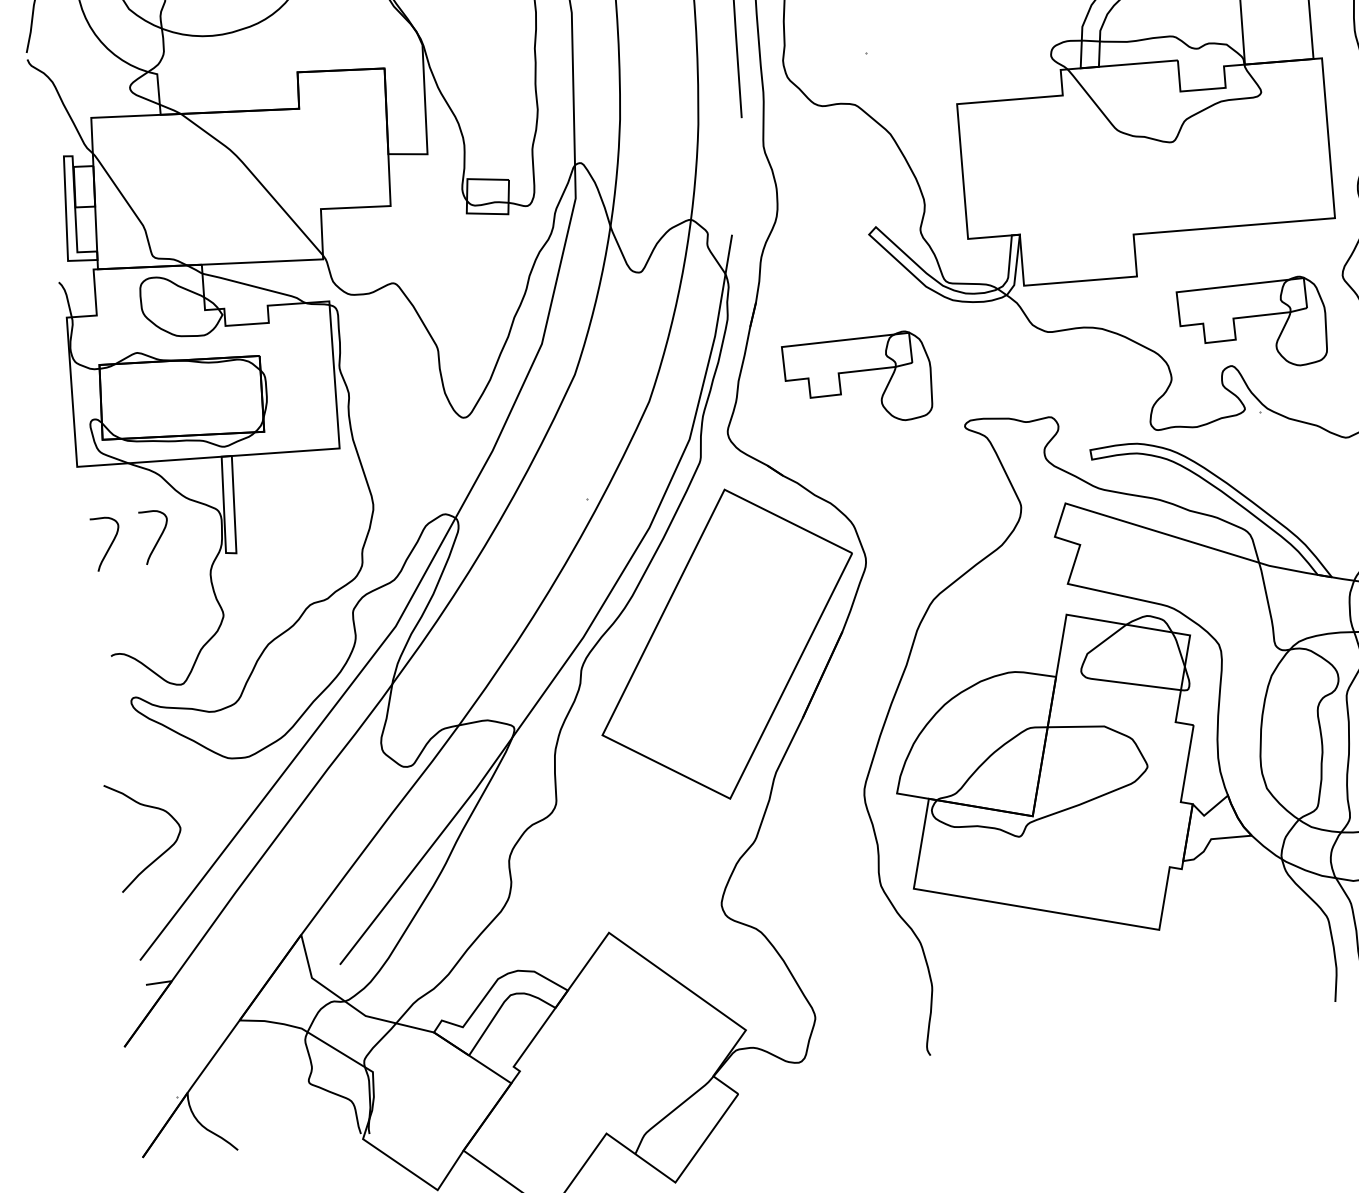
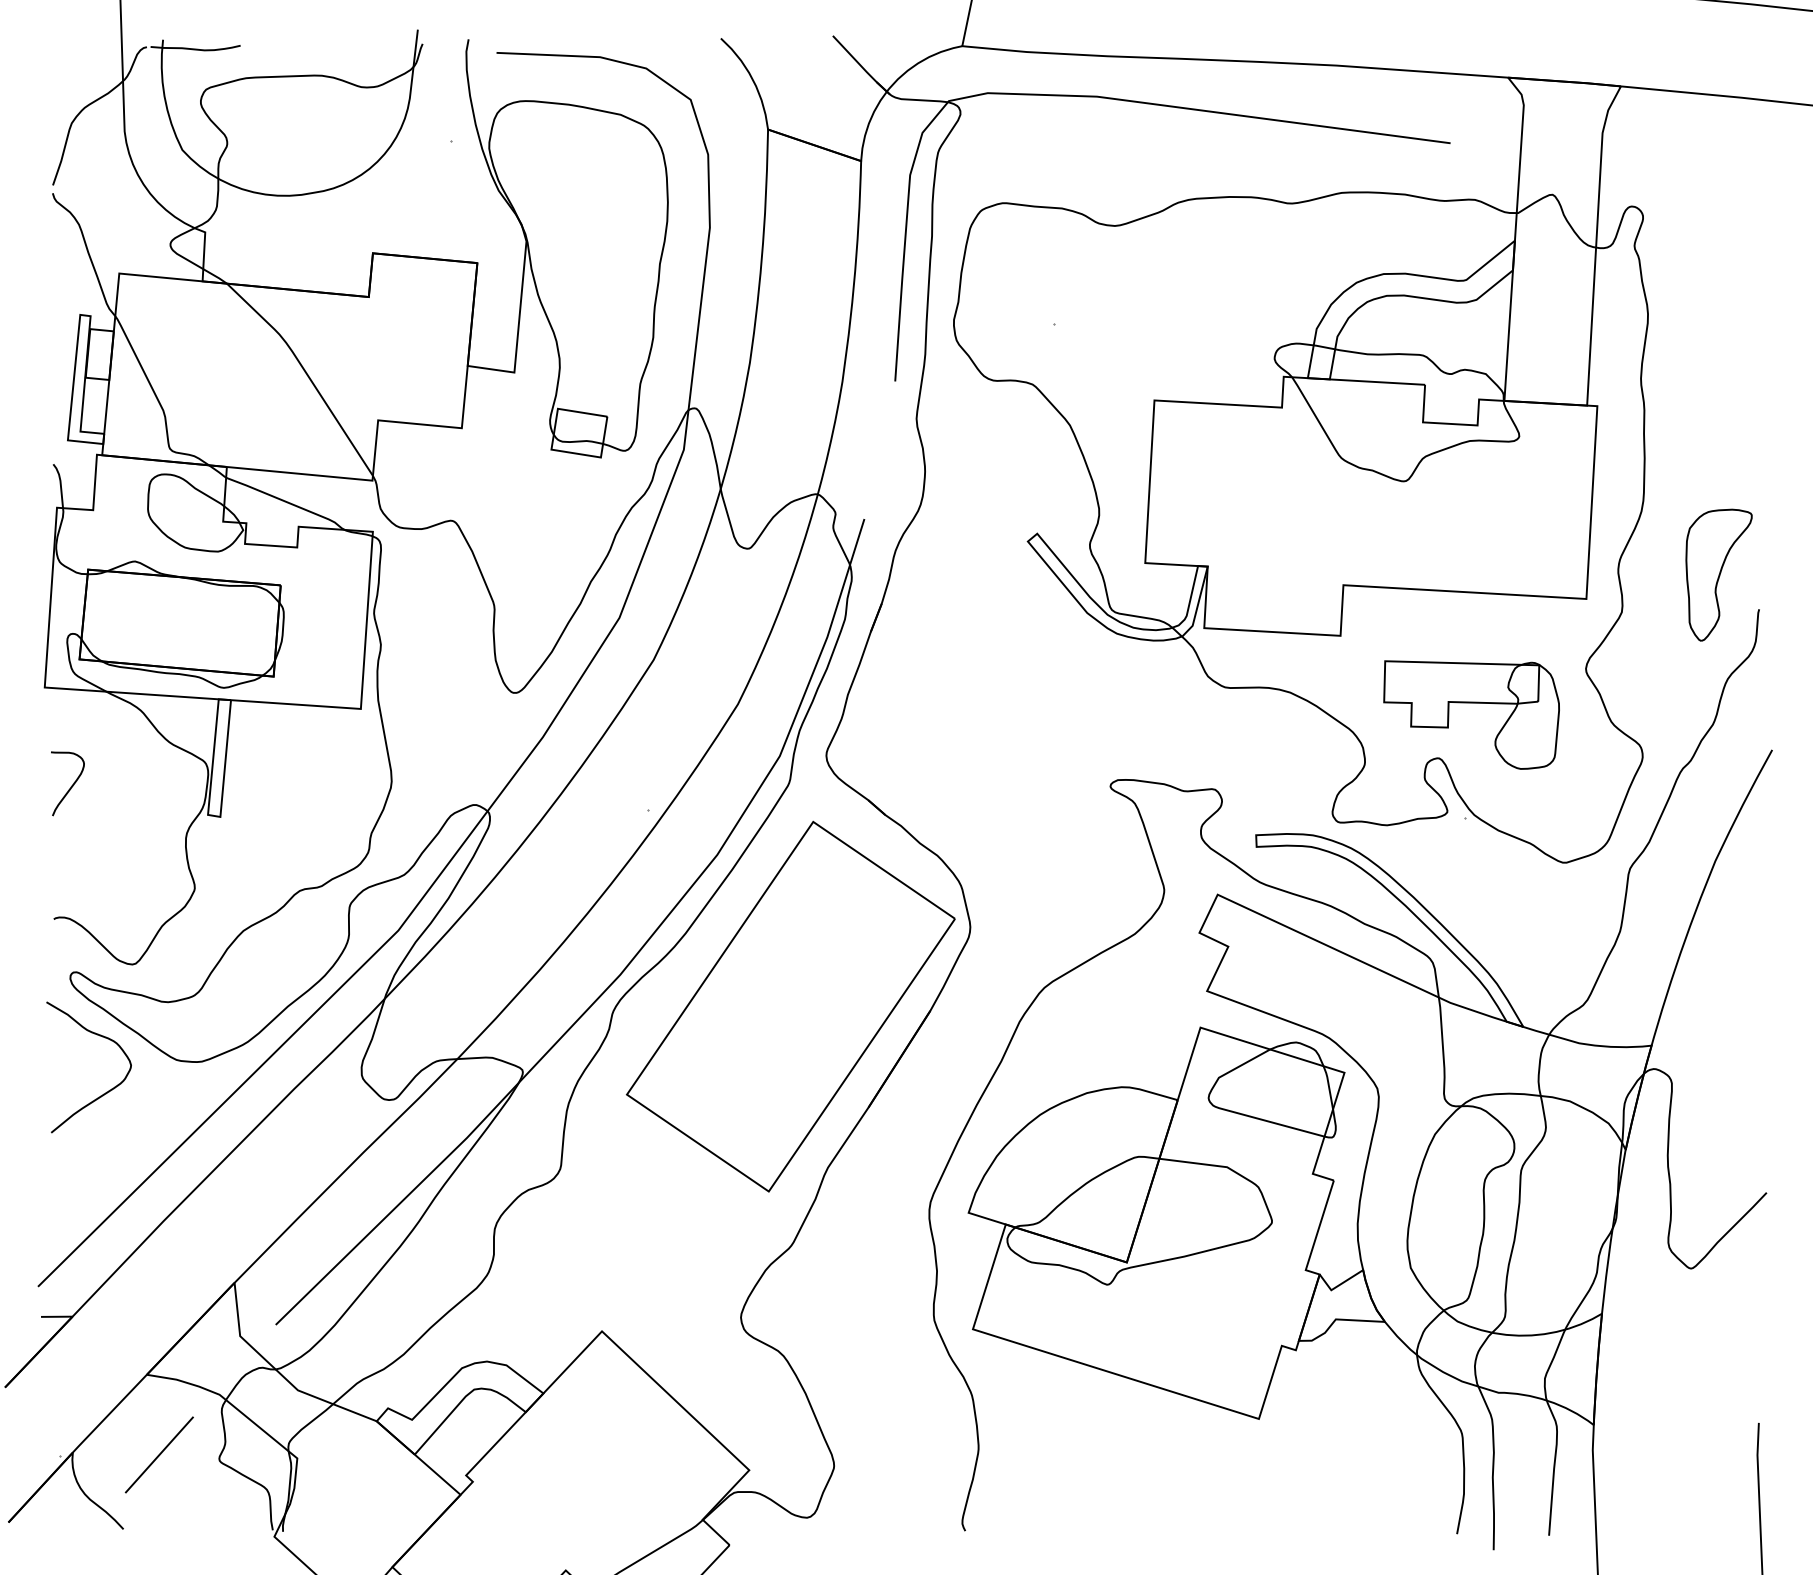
part: (857, 371) -> (991, 703), removed
curve: (158, 538) -> (129, 786), removed
curve: (163, 852) -> (106, 1091), moved
line: (258, 1084) -> (158, 1454), added

